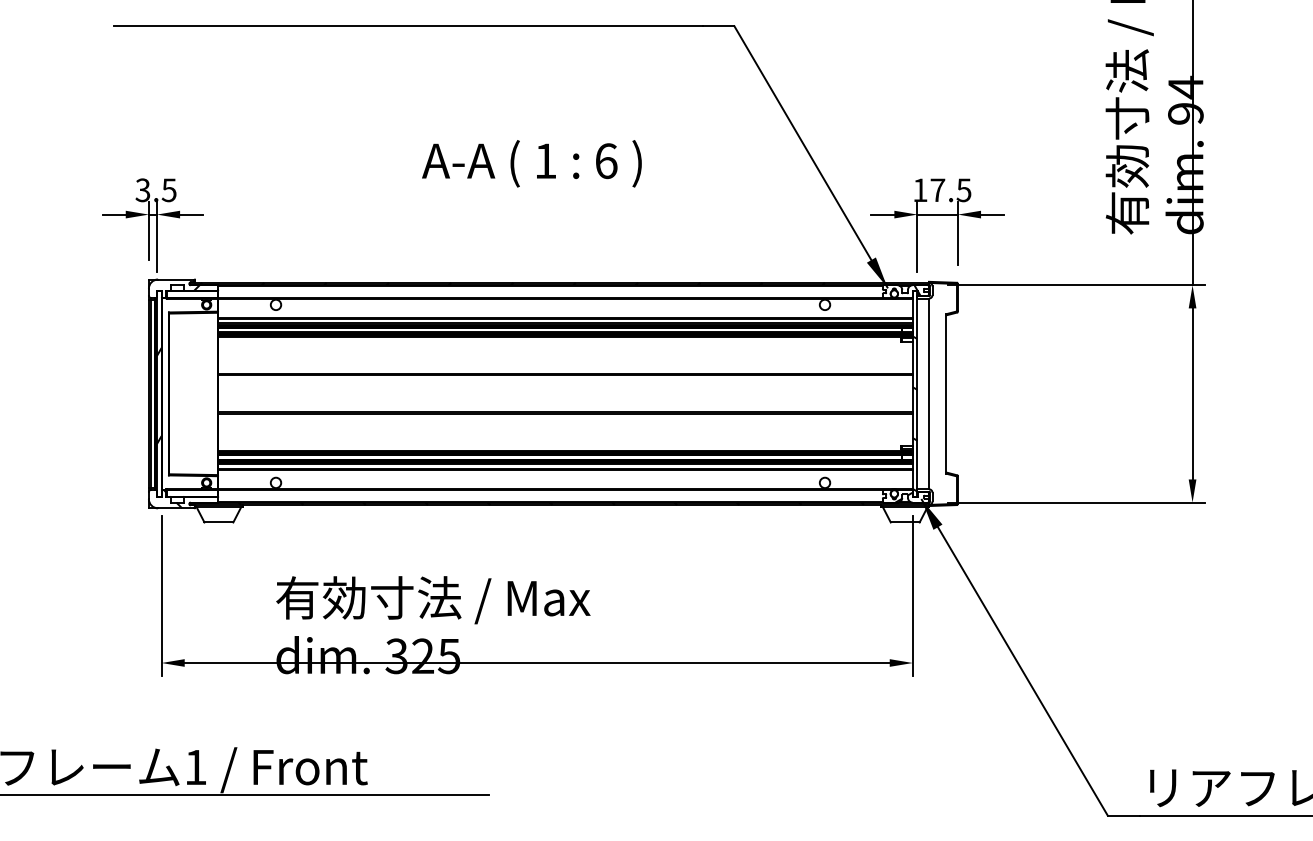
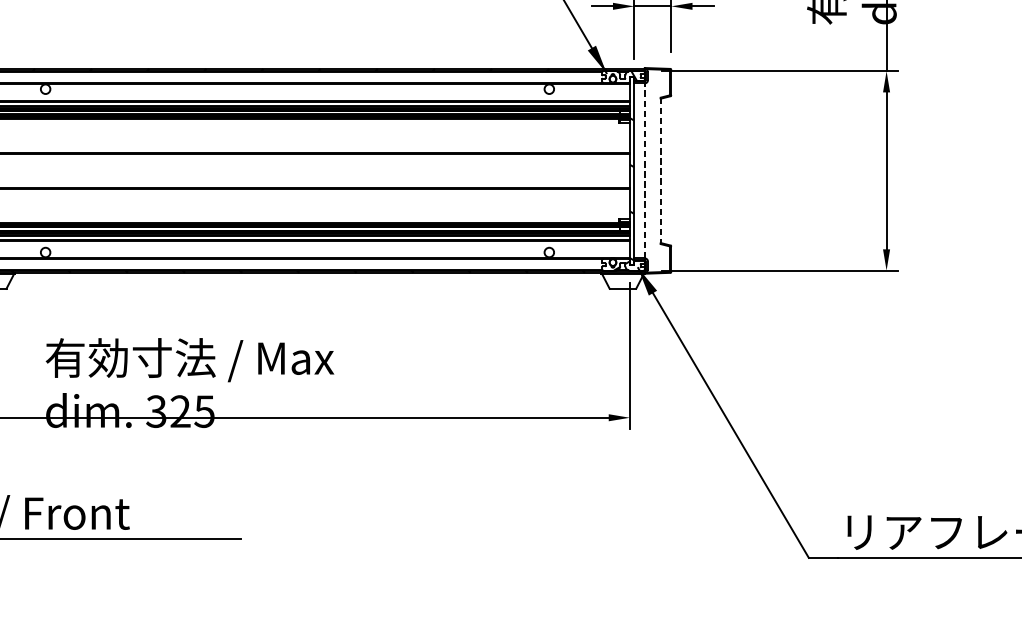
line: (929, 393) -> (645, 170), solid -> dashed
line: (946, 393) -> (660, 170), solid -> dashed

